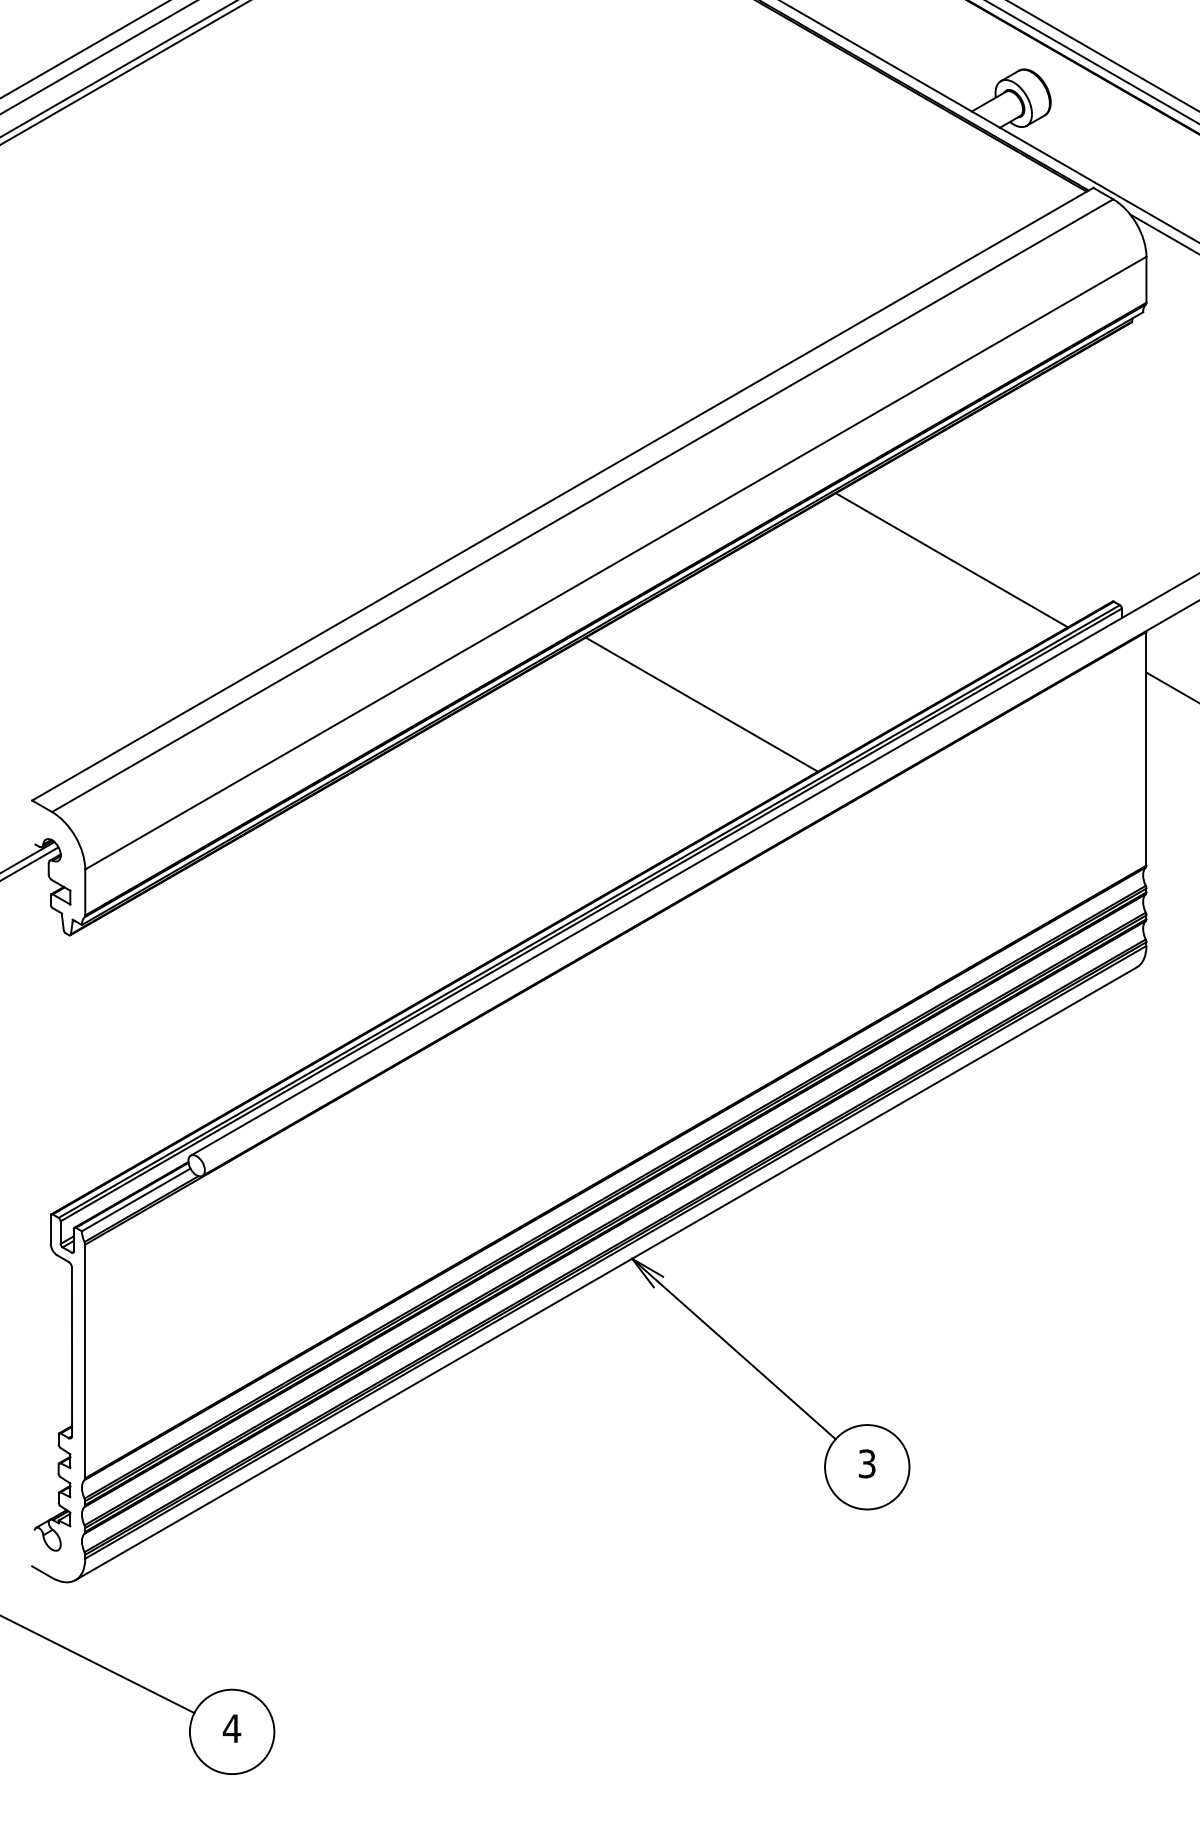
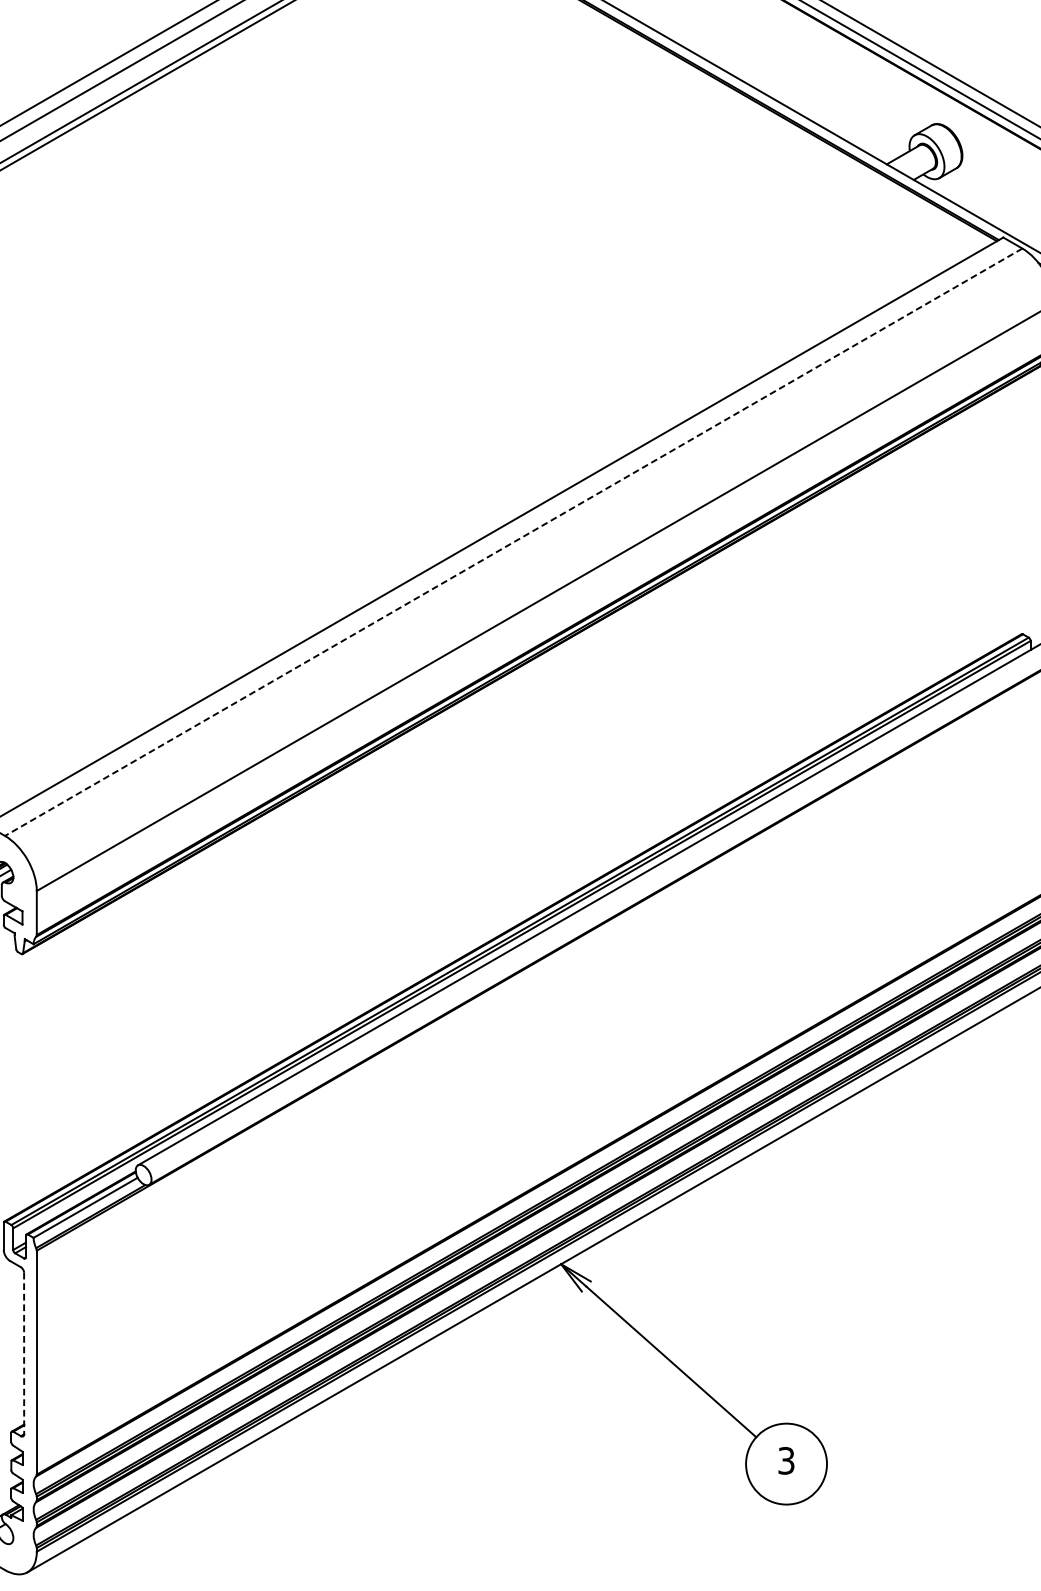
line: (582, 505) -> (513, 542), solid -> dashed
line: (951, 560) -> (867, 594), removed
line: (701, 704) -> (627, 732), removed
line: (72, 1352) -> (24, 1354), solid -> dashed

